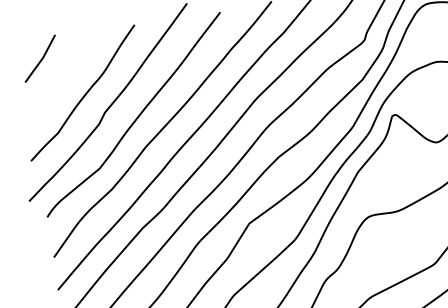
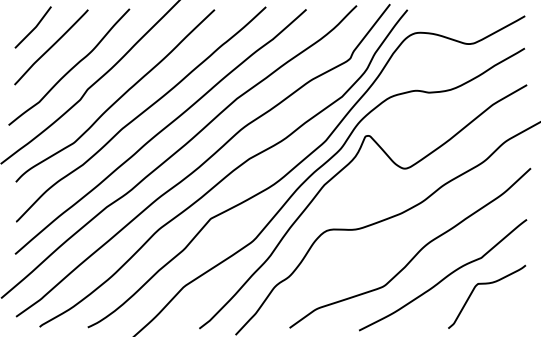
line: (61, 76) -> (51, 47), added

